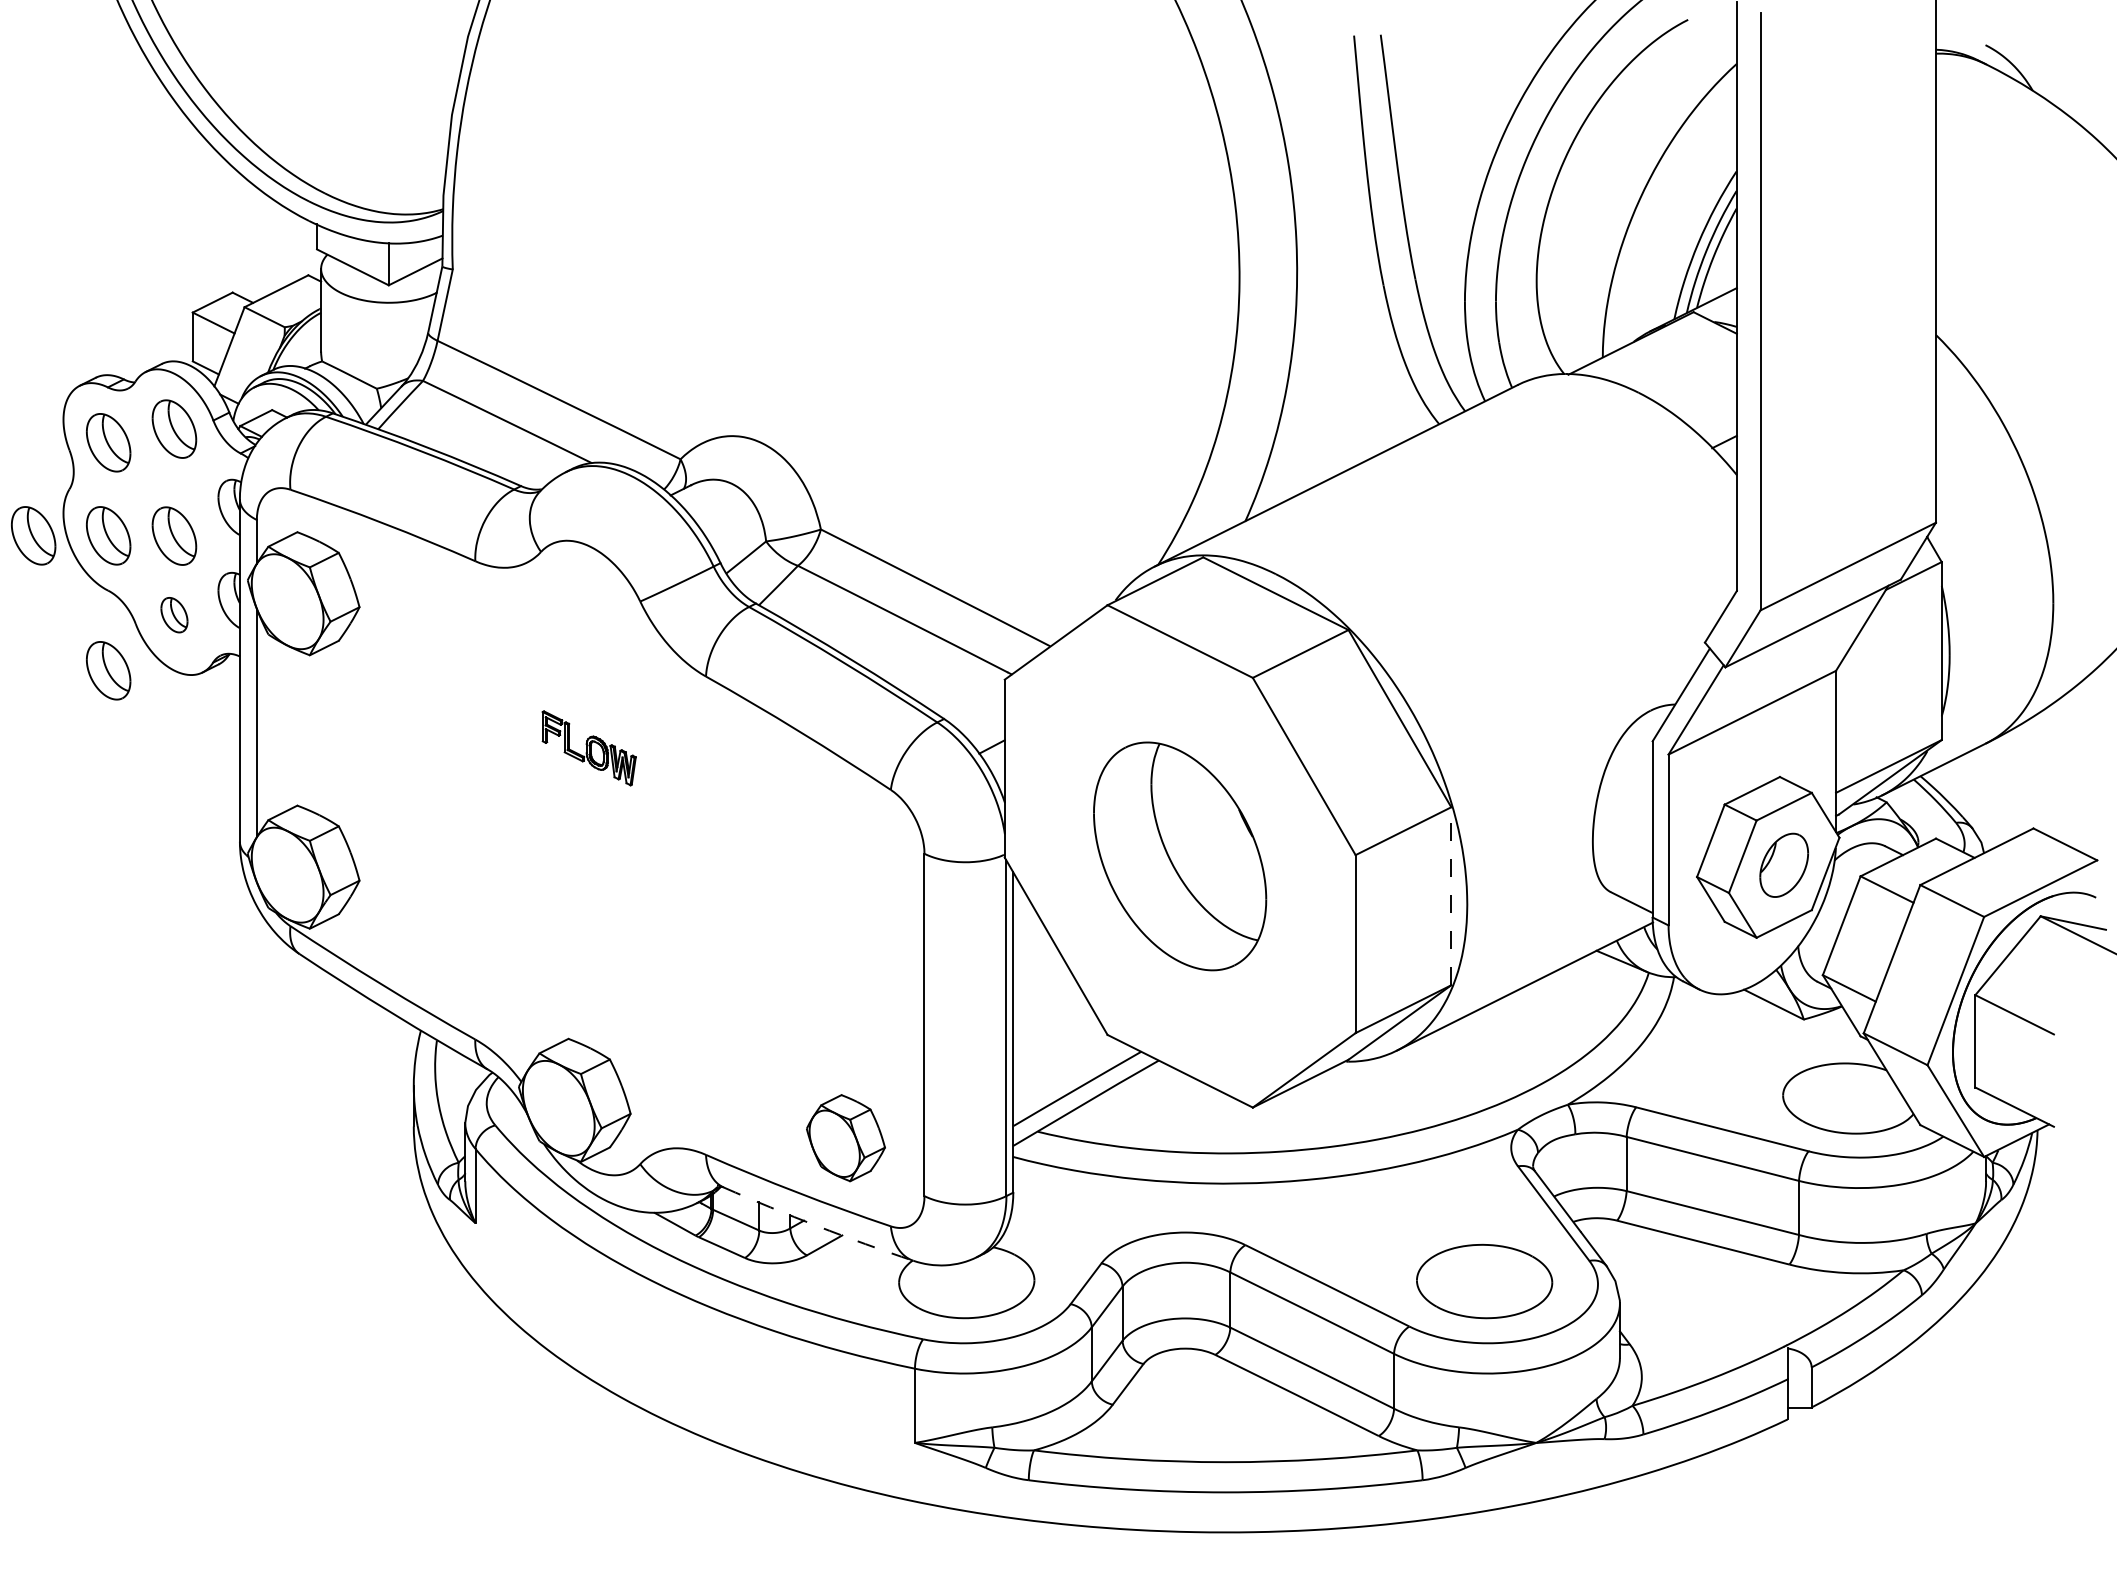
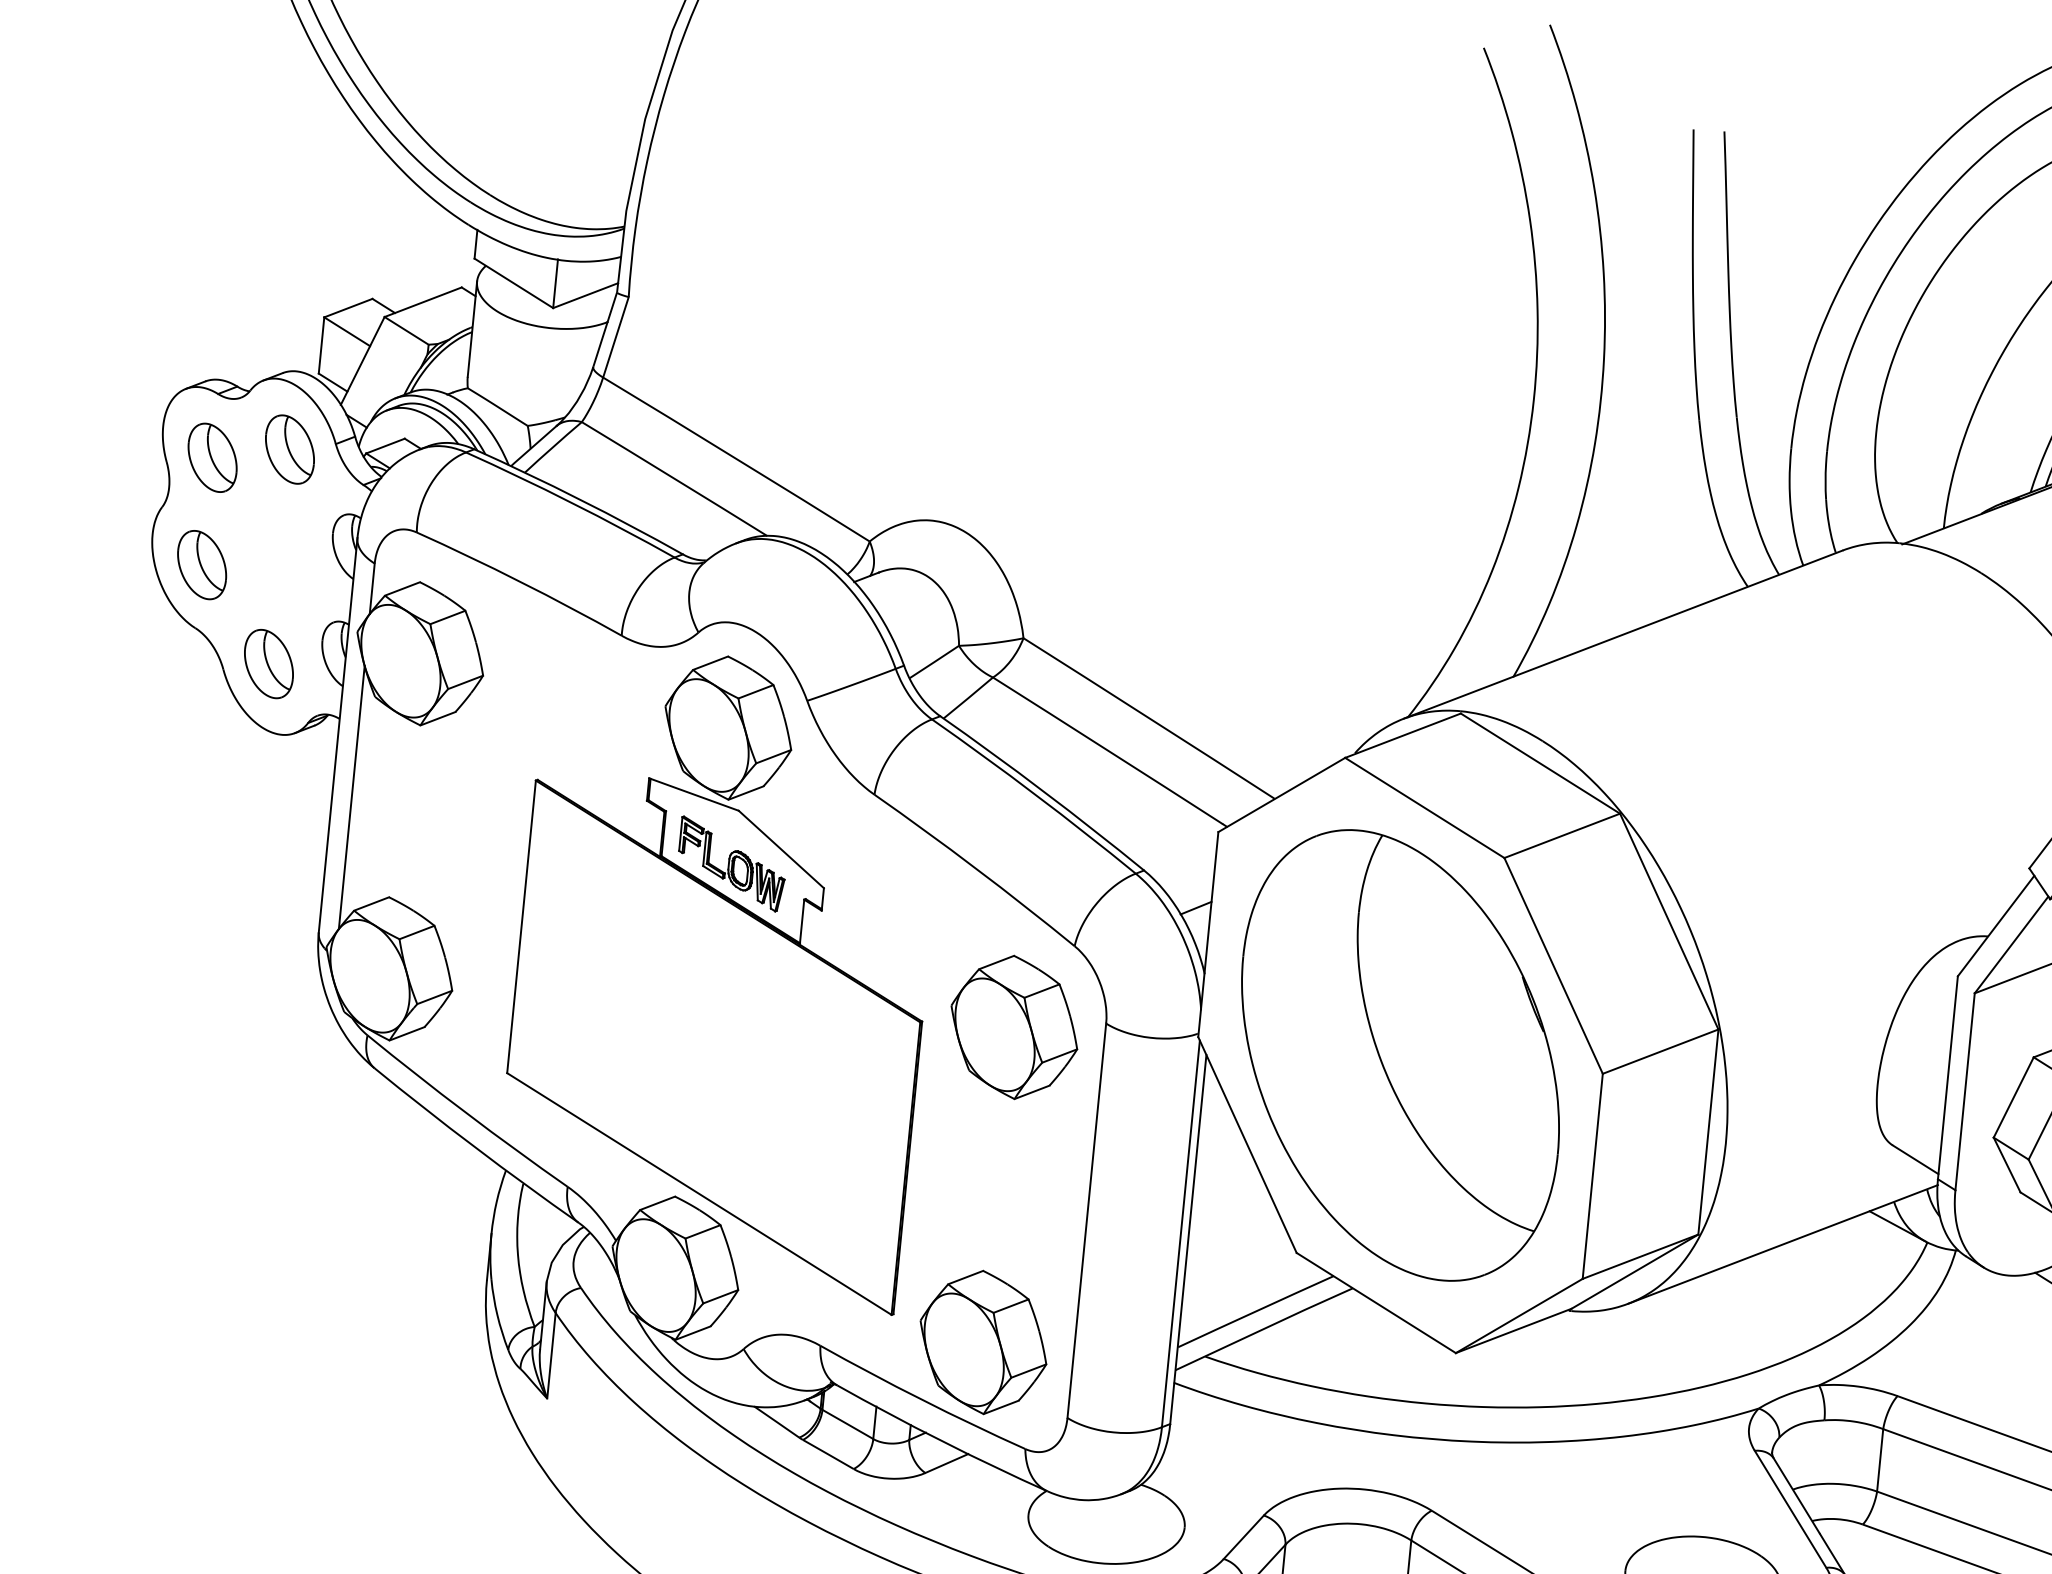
part: (33, 535) -> (115, 556), removed
part: (174, 535) -> (278, 572), removed
part: (174, 614) -> (269, 663), size x1.67
part: (108, 670) -> (186, 720), removed
part: (589, 846) -> (721, 977), added
part: (1179, 856) -> (1399, 1055), size x1.67
part: (845, 864) -> (1013, 1026), added
line: (1451, 896) -> (1708, 1132), dashed -> solid
part: (845, 1137) -> (983, 1341), size x1.43
arc: (817, 1226) -> (940, 1440), dashed -> solid

